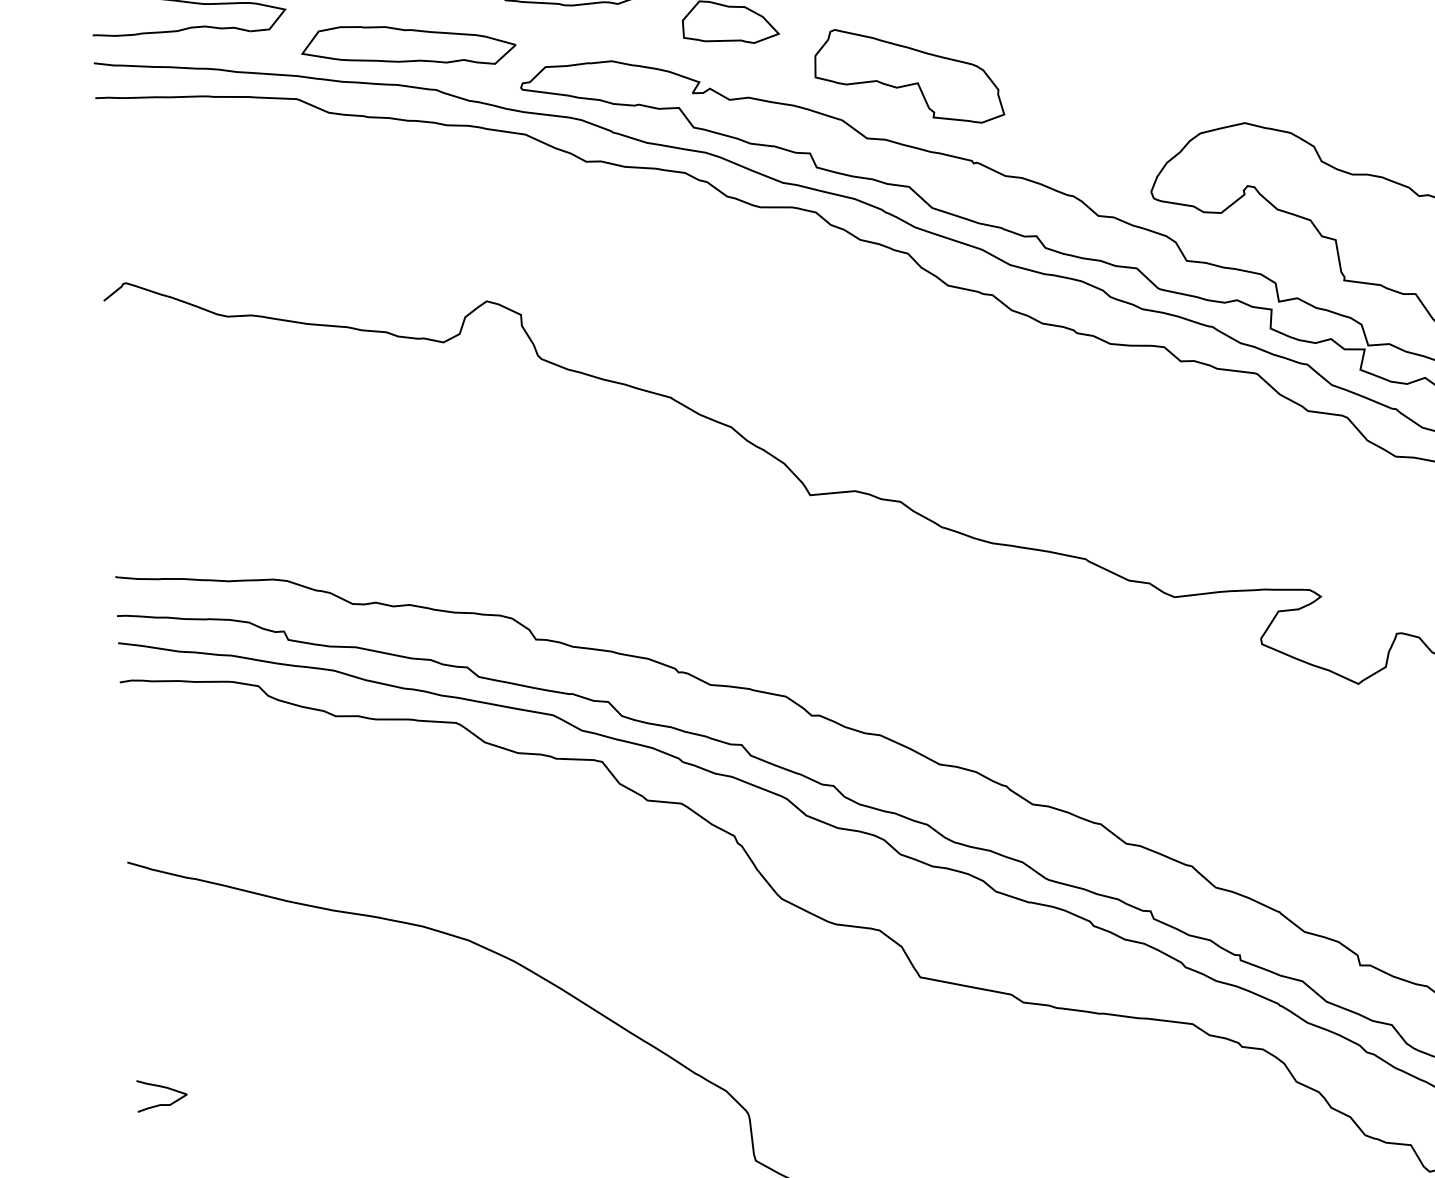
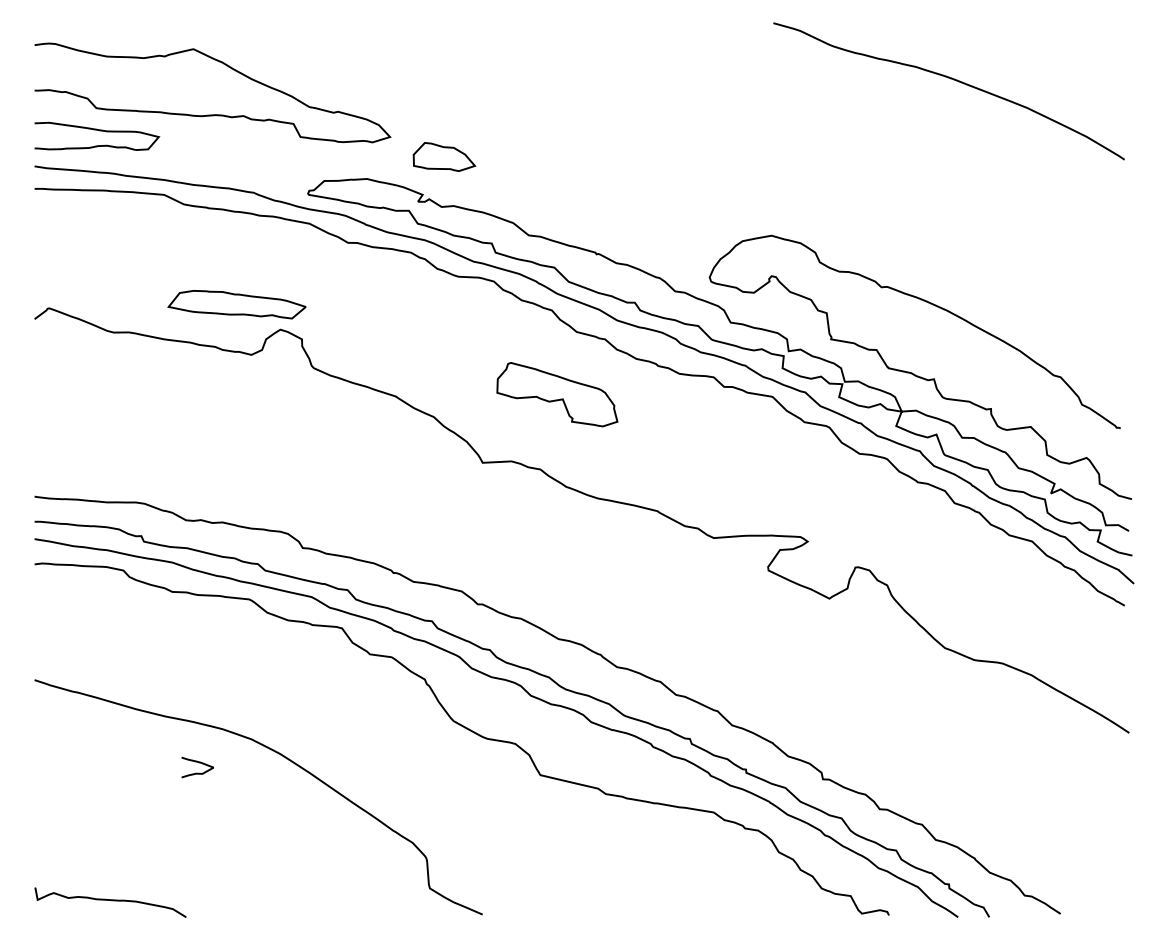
part: (407, 45) -> (236, 304), moved
part: (909, 76) -> (557, 394), moved
curve: (164, 1089) -> (199, 763), moved

